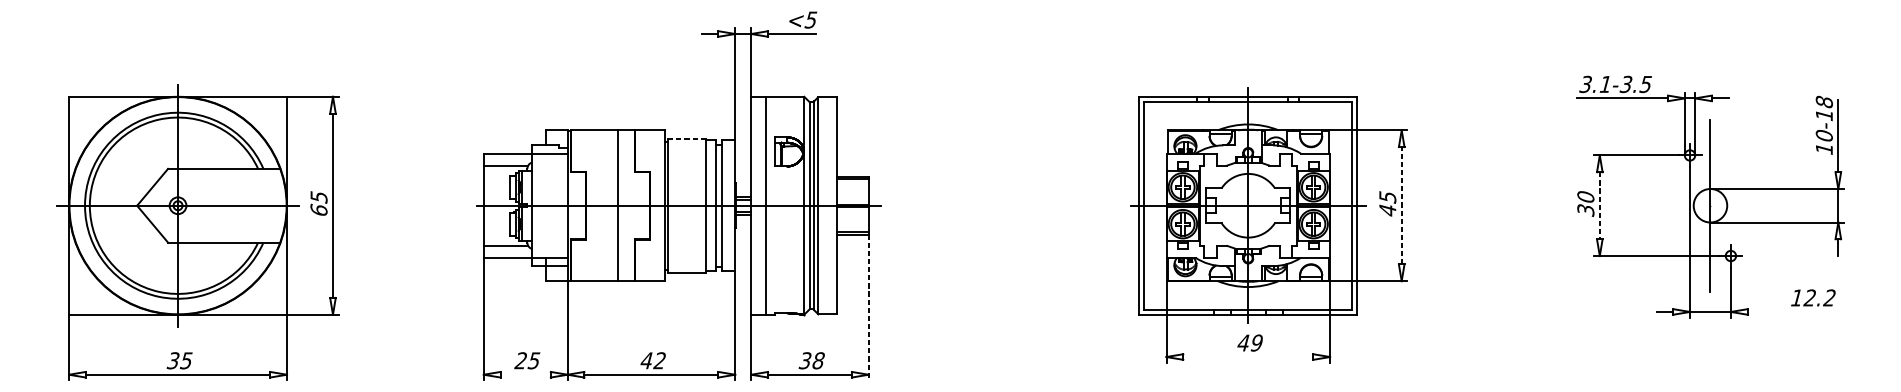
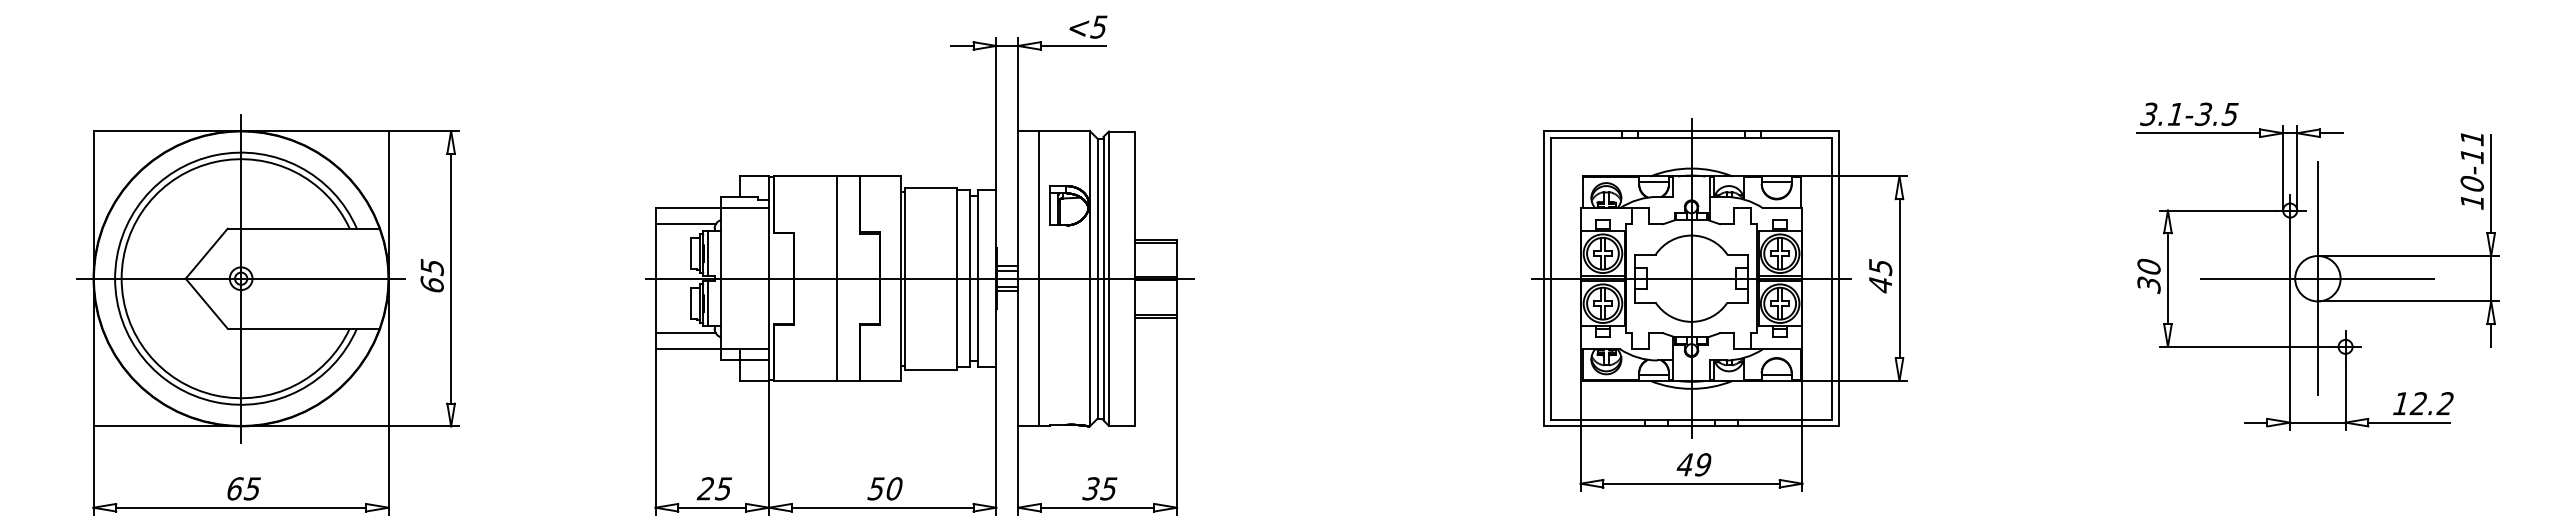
text: (1823, 101) -> (2471, 137), 10-18 -> 10-11
line: (687, 138) -> (931, 187), dashed -> solid
line: (1401, 205) -> (1899, 278), dashed -> solid
line: (1710, 205) -> (2317, 278), added
line: (1599, 206) -> (2167, 279), dashed -> solid
text: (1813, 297) -> (2423, 403), moved
line: (868, 307) -> (1177, 416), dashed -> solid
line: (1778, 311) -> (2409, 422), added
line: (1248, 356) -> (1691, 483), added
text: (173, 360) -> (234, 488), 35 -> 65
text: (652, 360) -> (884, 488), 42 -> 50
text: (818, 360) -> (1108, 488), 38 -> 35
line: (525, 374) -> (712, 507), added

